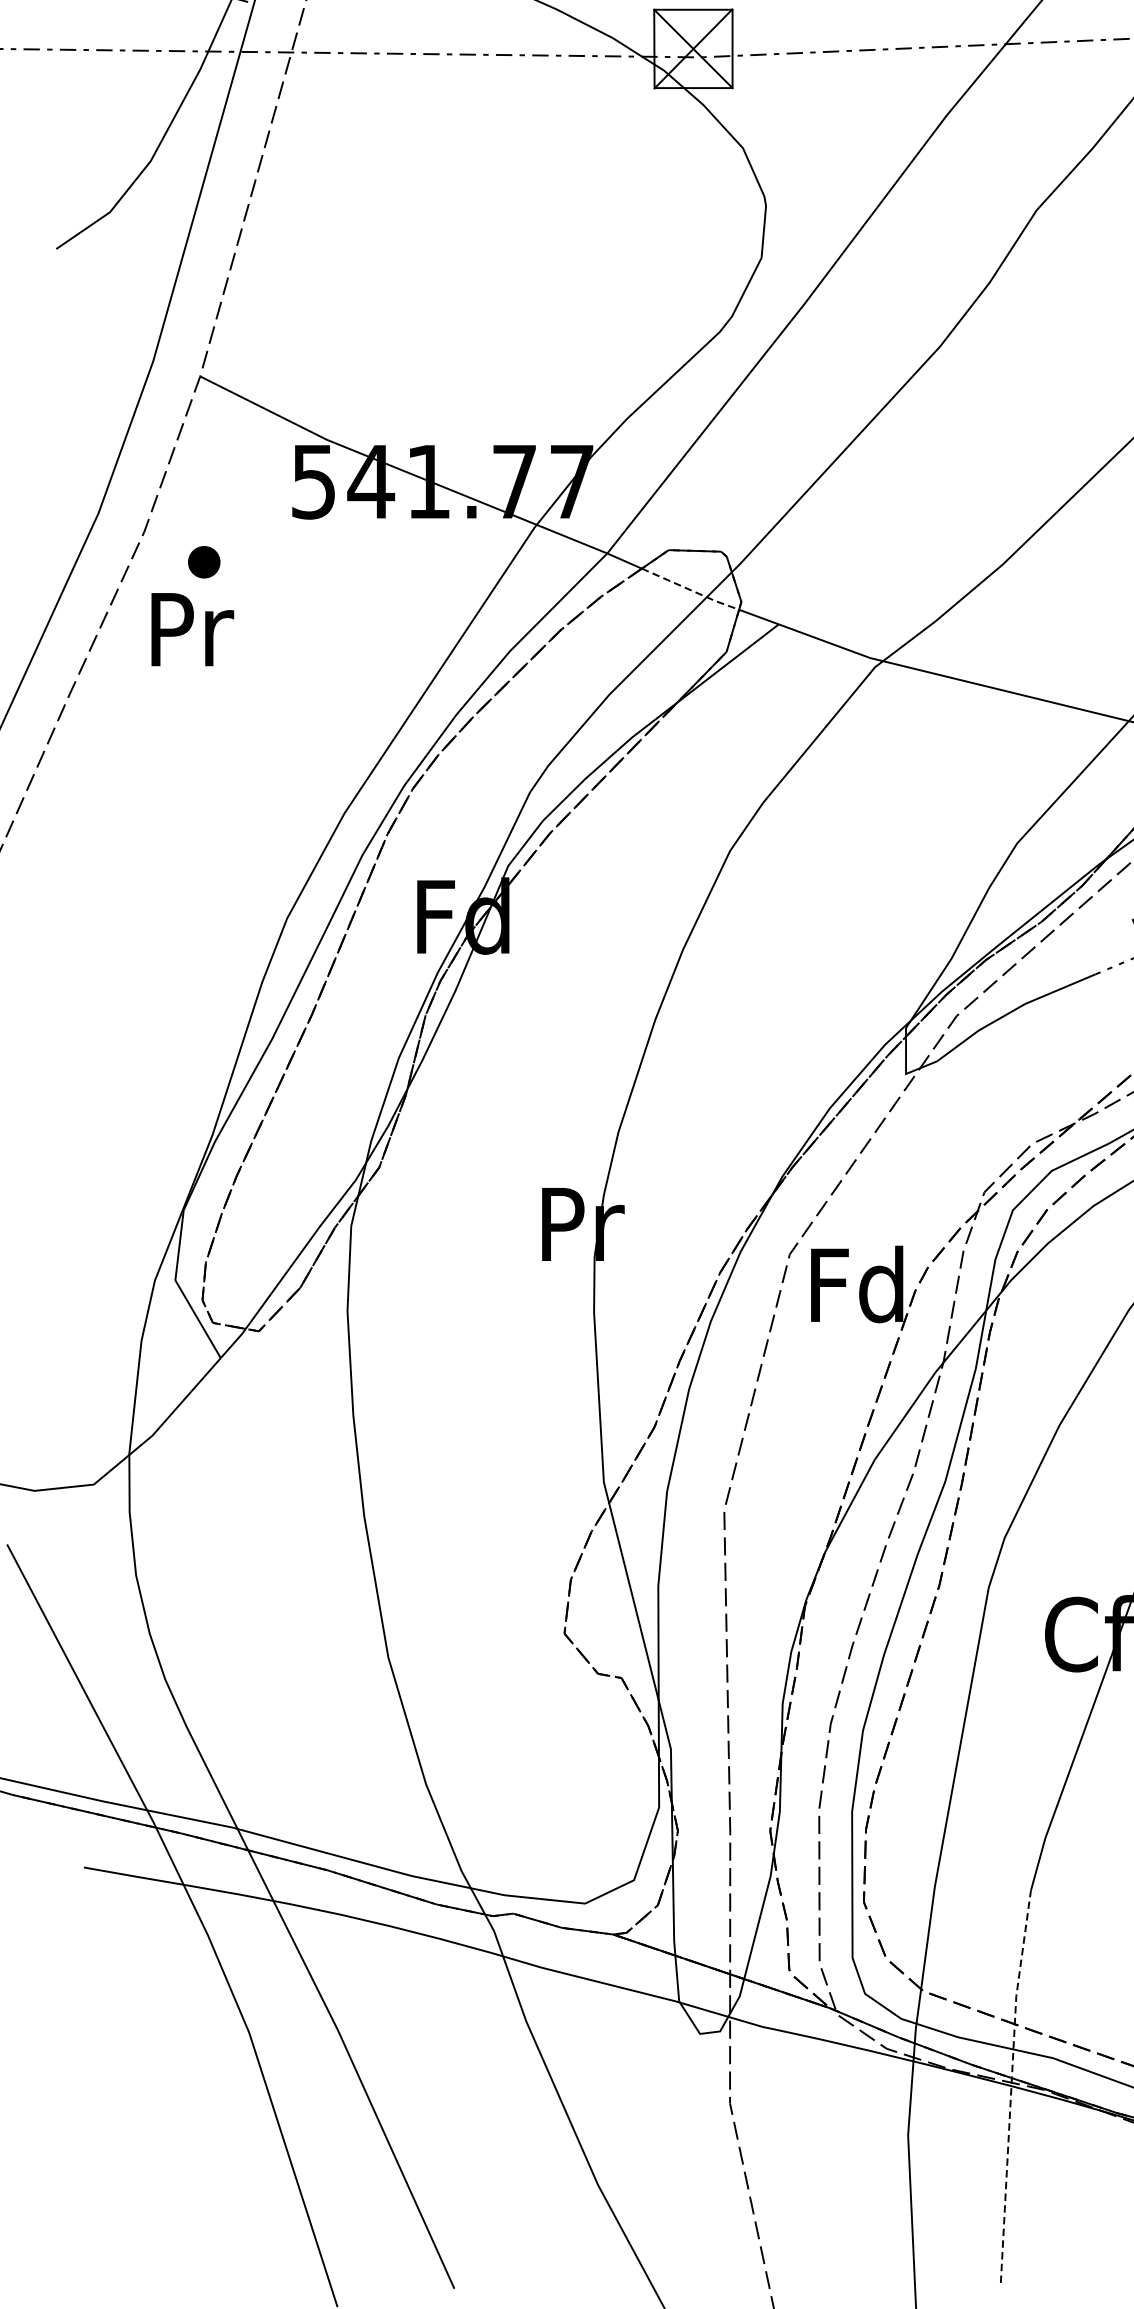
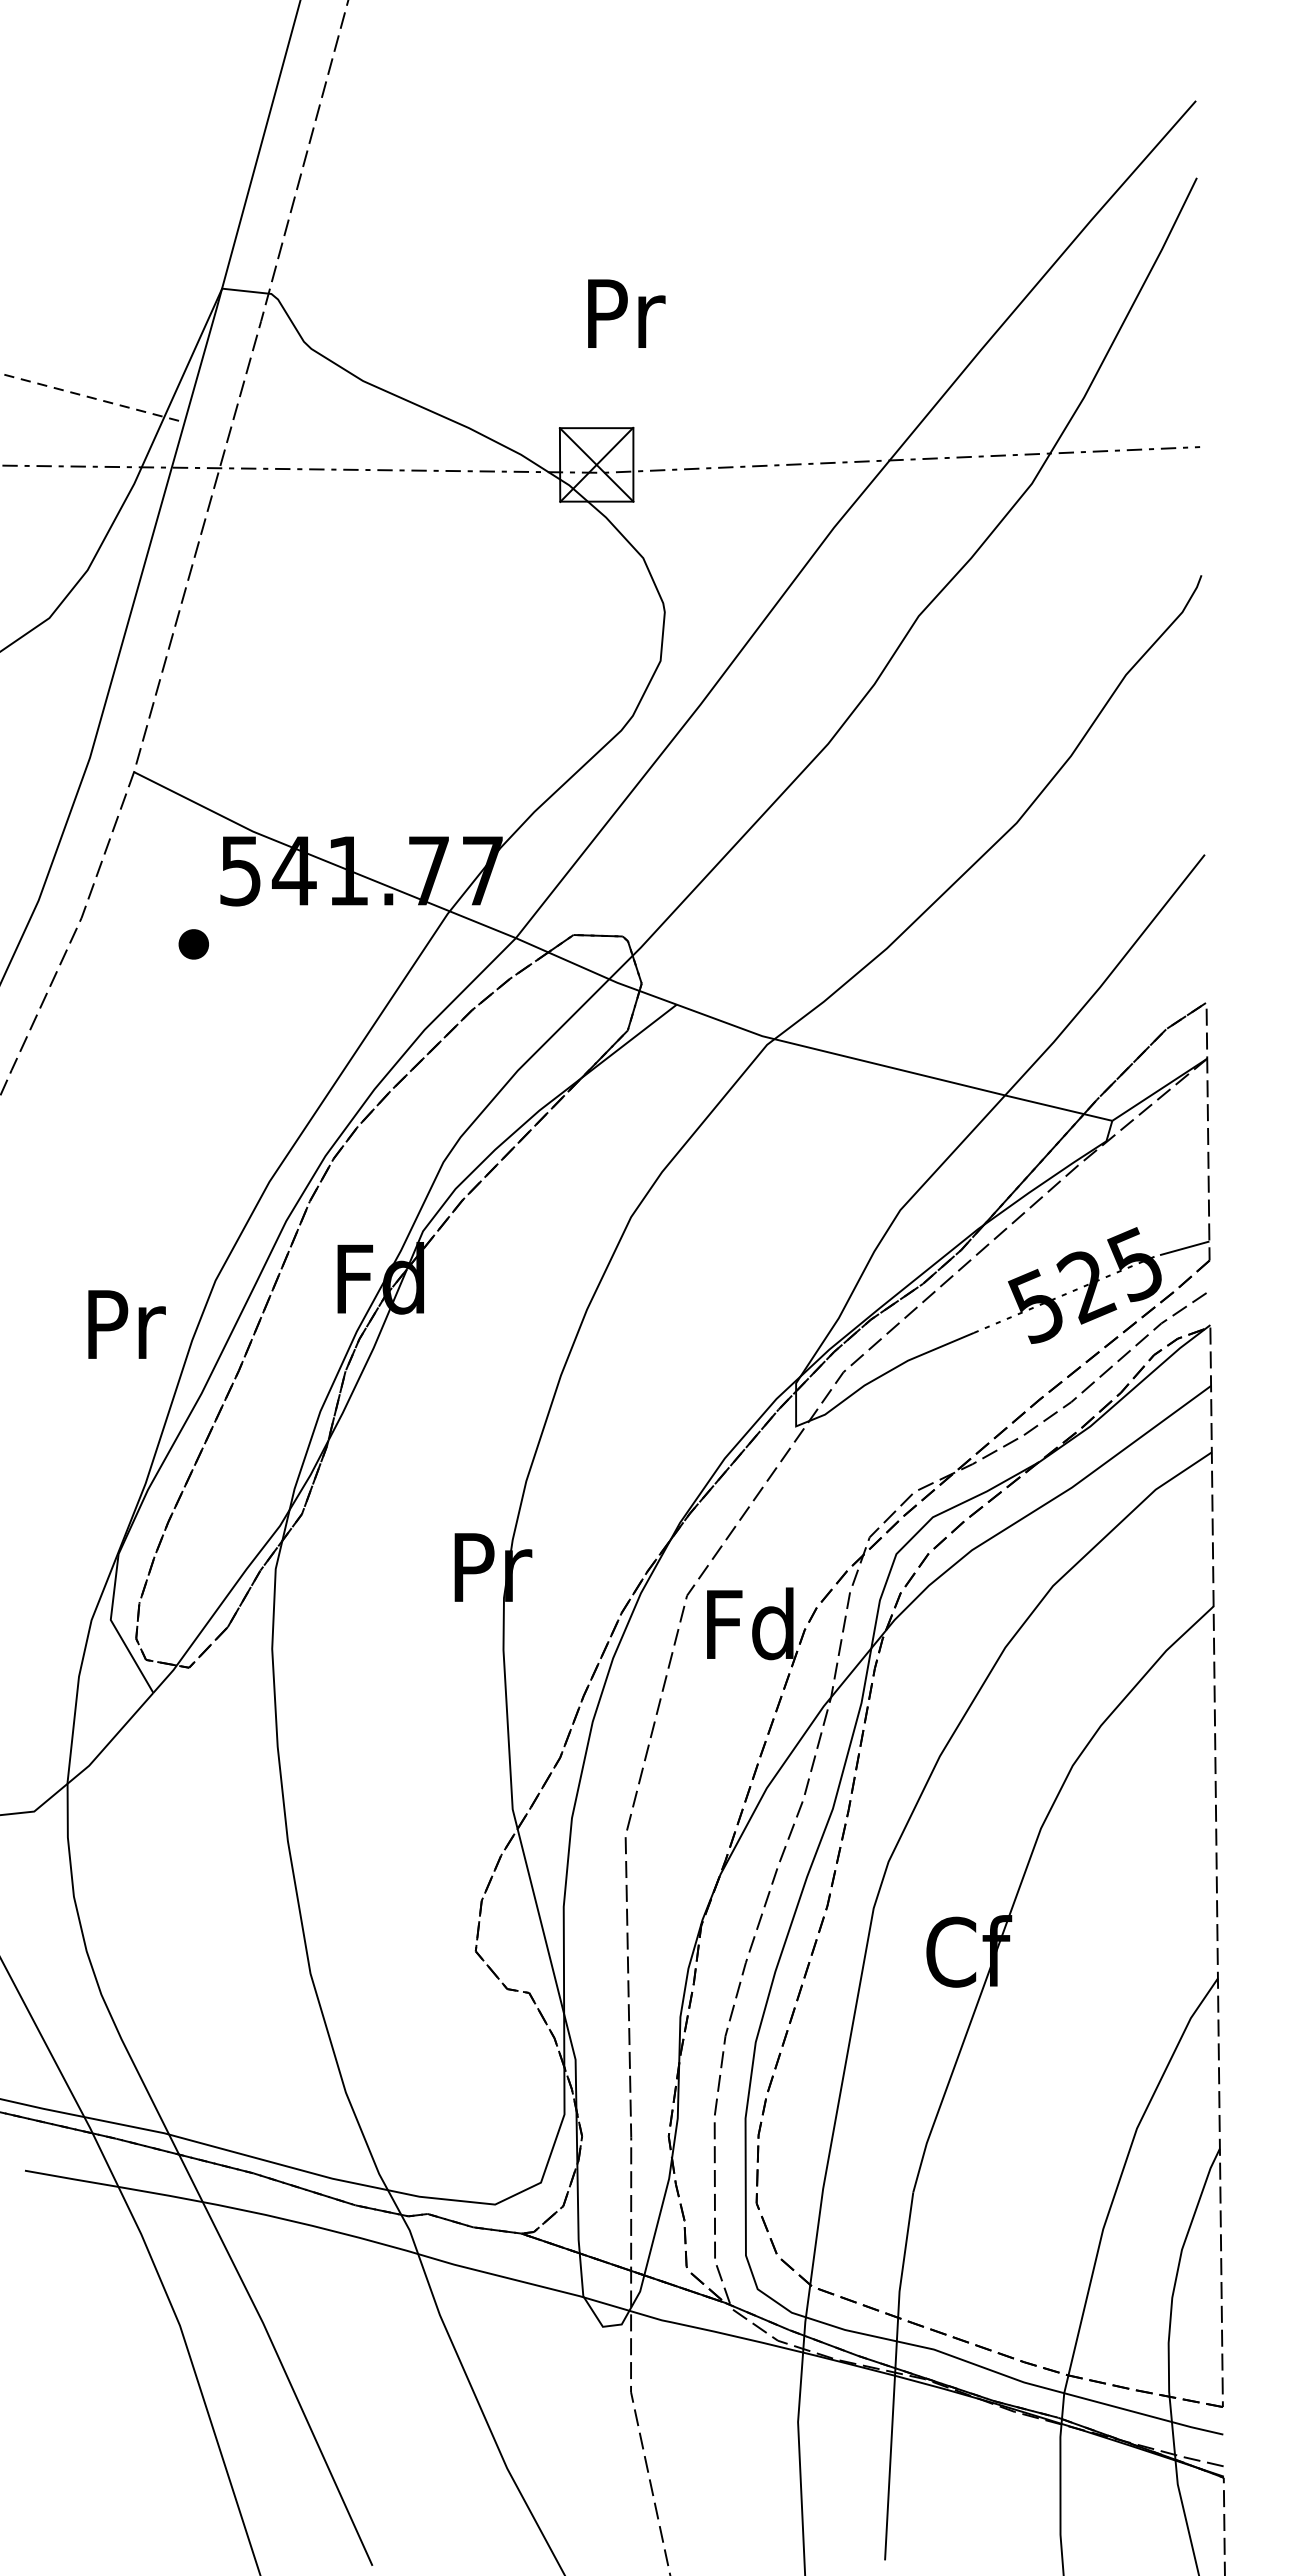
part: (203, 562) -> (193, 944), moved
line: (691, 590) -> (594, 972), dashed -> solid
text: (192, 629) -> (126, 1324), moved
line: (1011, 2085) -> (895, 2375), dashed -> solid

